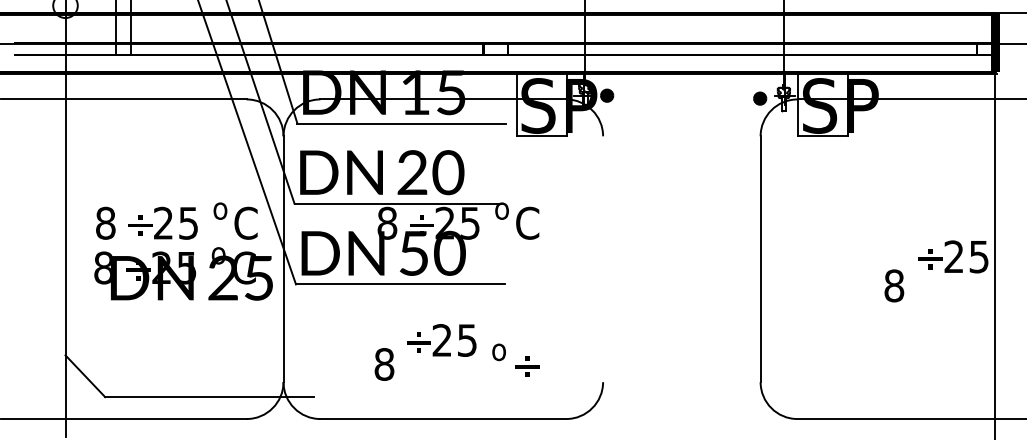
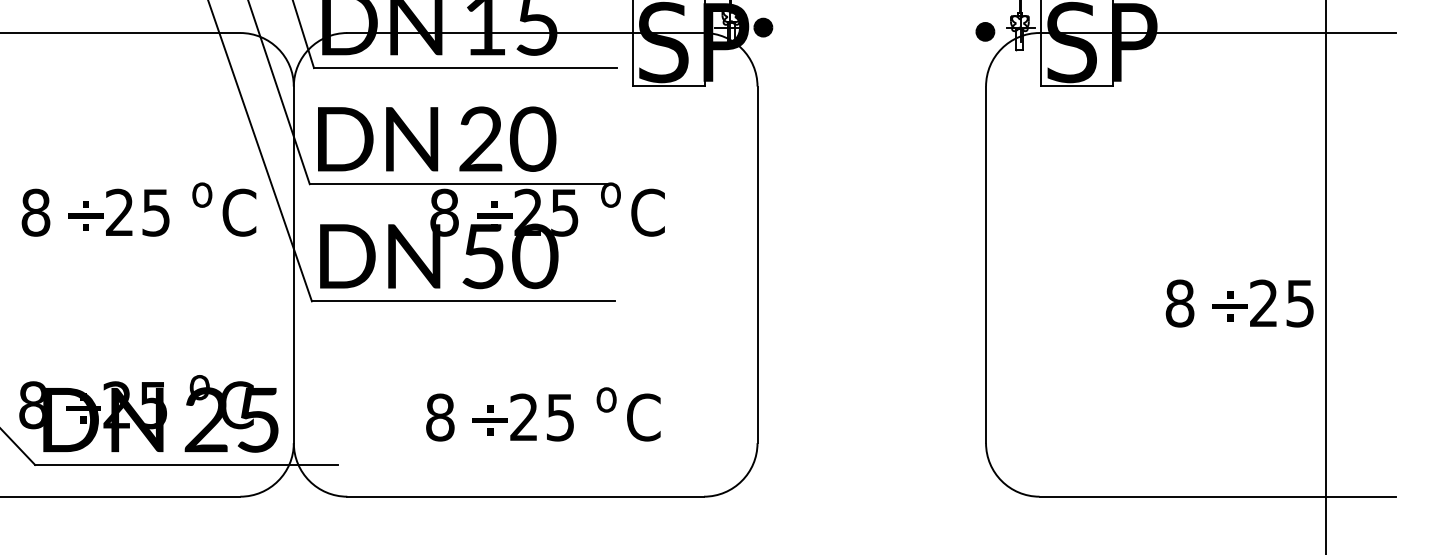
text: (953, 256) -> (1262, 302), moved
line: (603, 259) -> (758, 265), added
text: (183, 273) -> (148, 413), moved
text: (441, 340) -> (523, 417), moved
text: (526, 364) -> (646, 417), ÷ -> C

